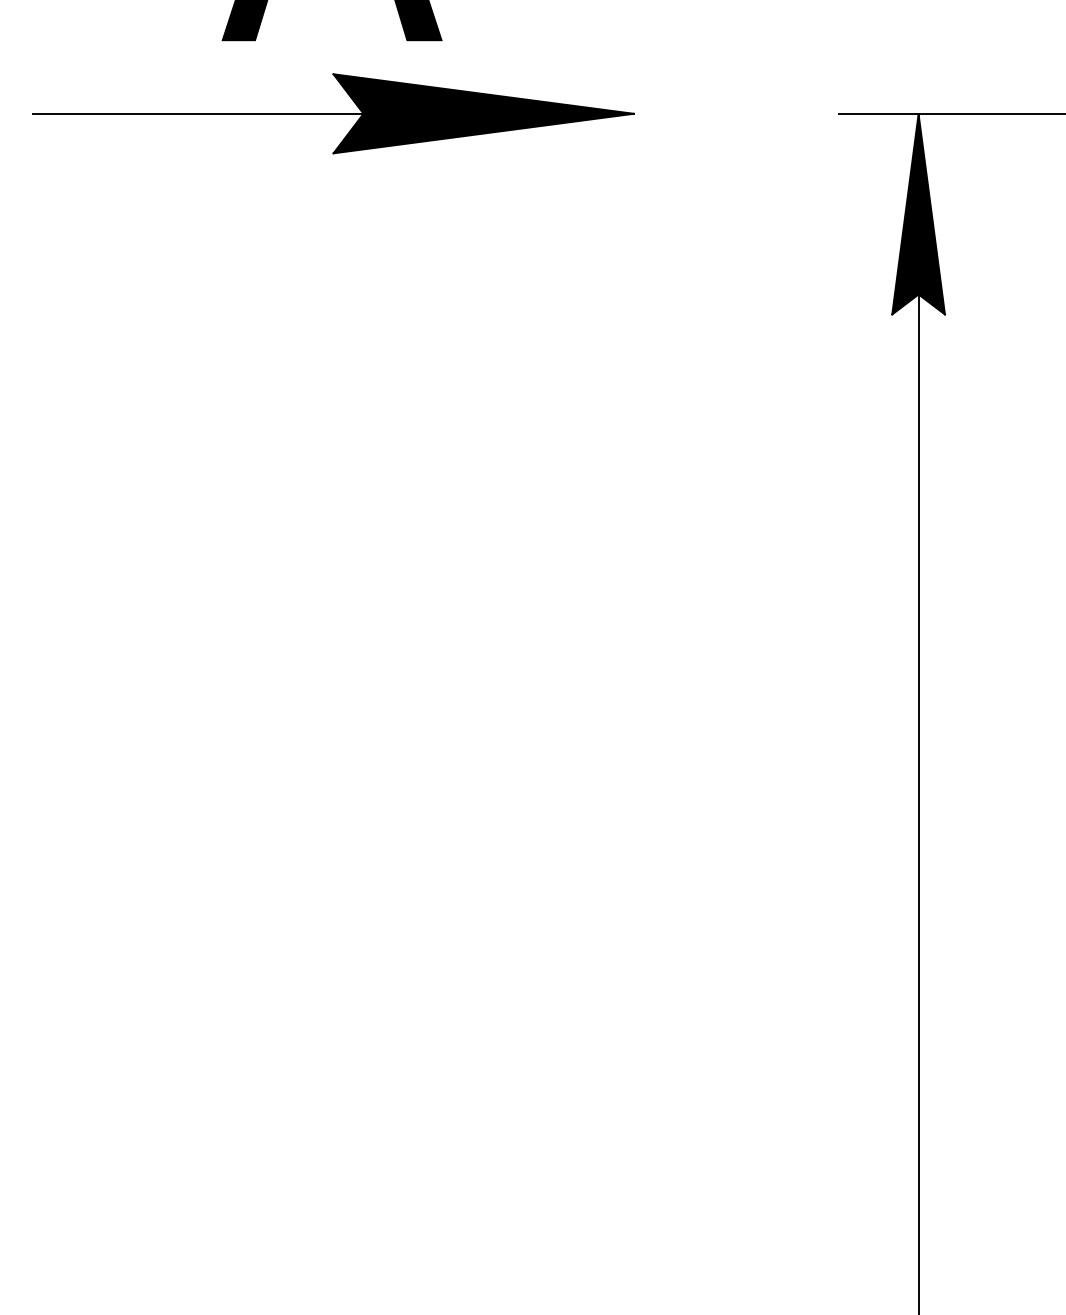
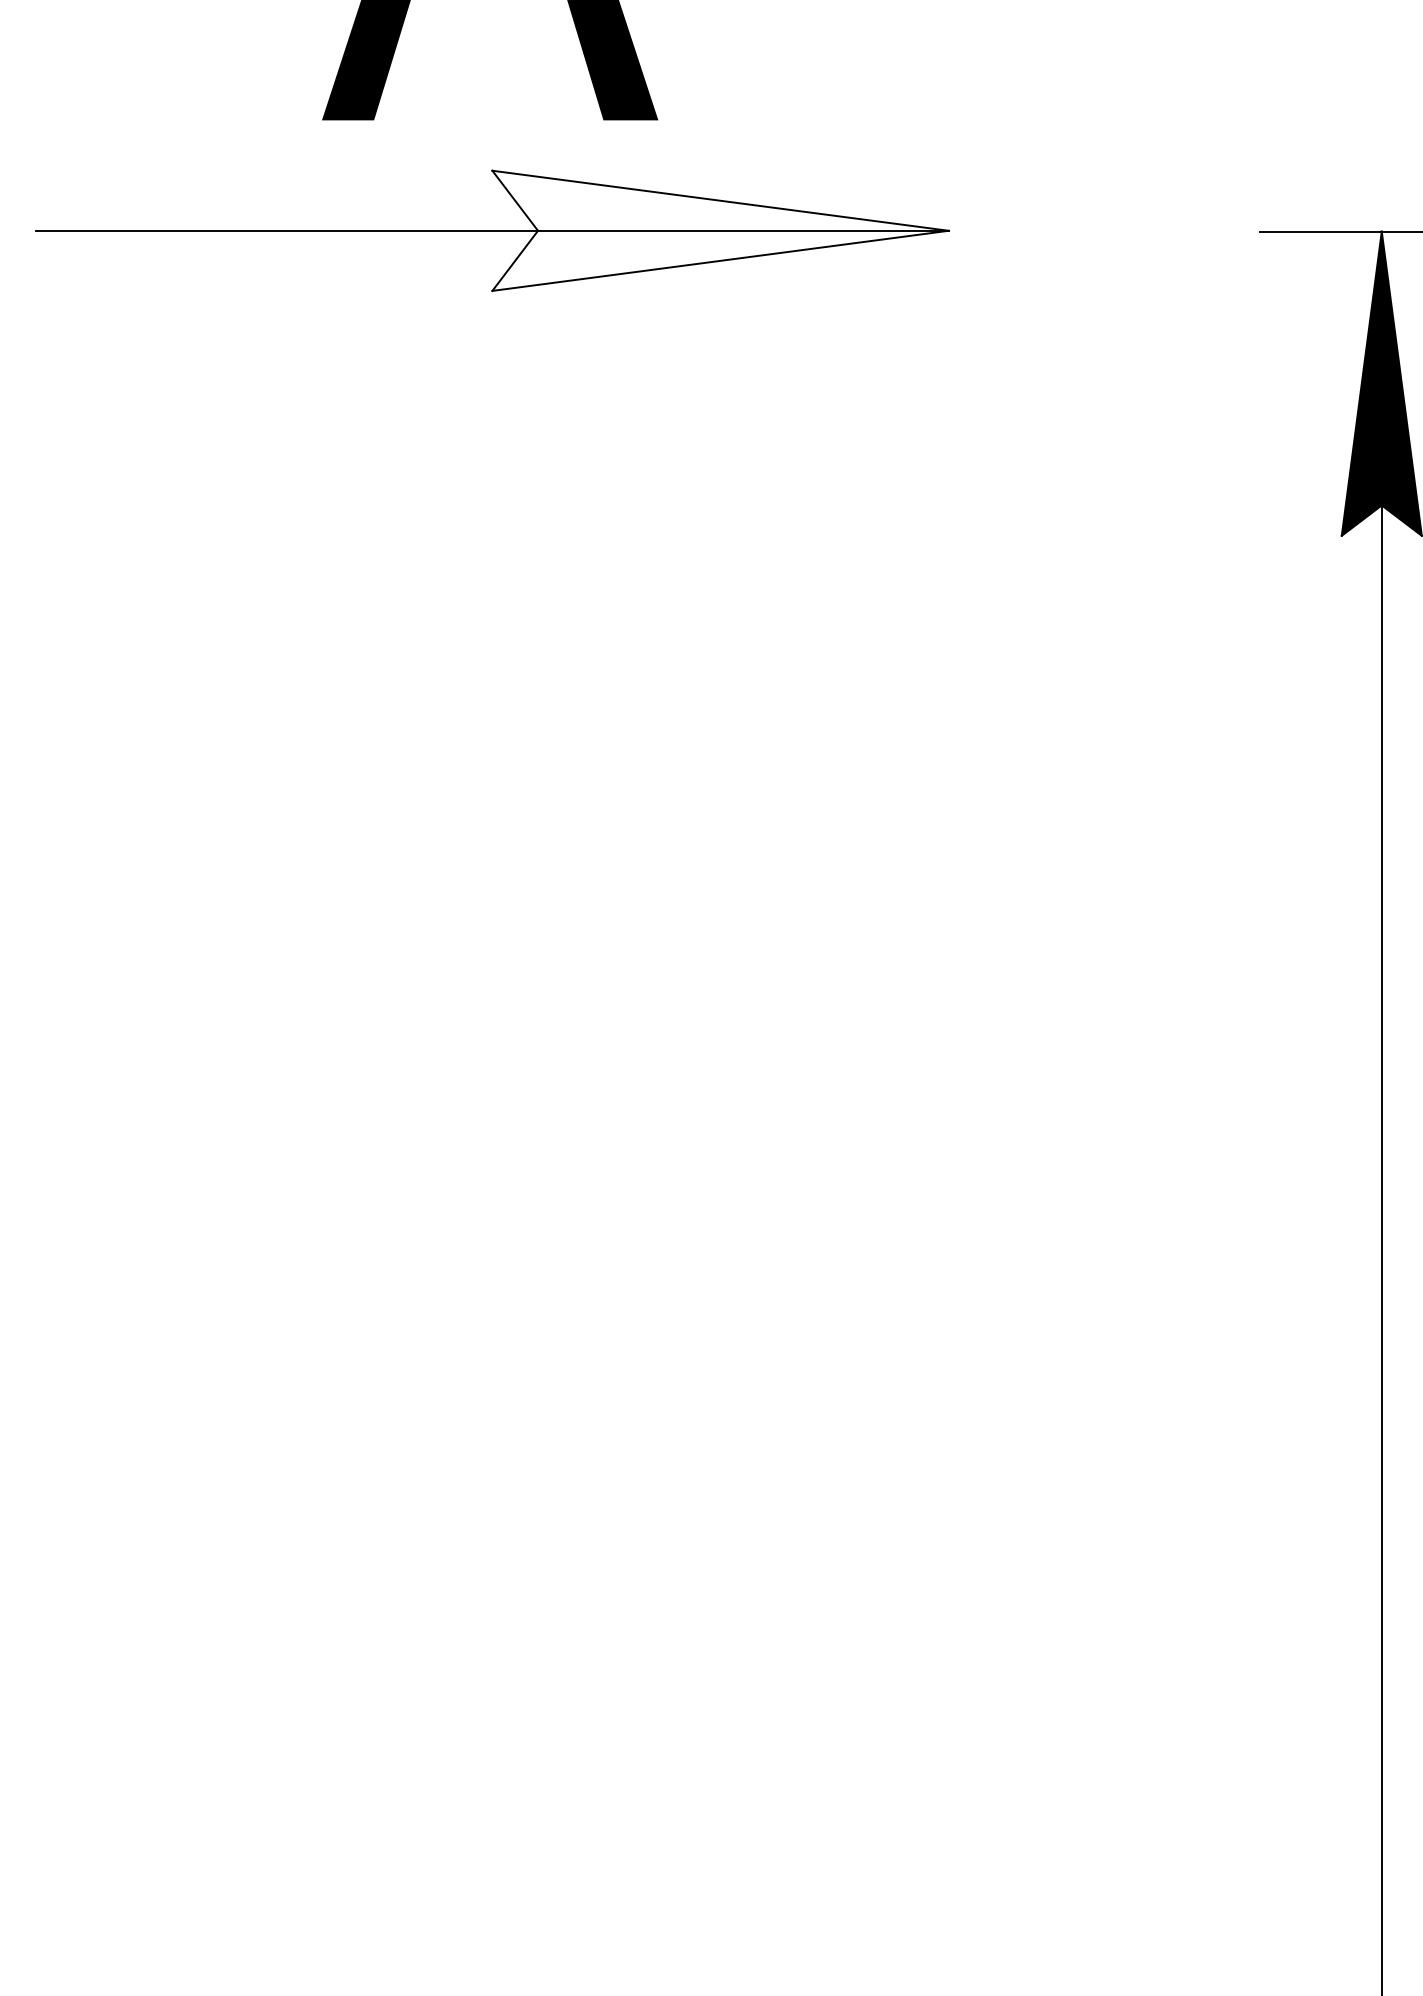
fill: (483, 113) -> (720, 230), removed

